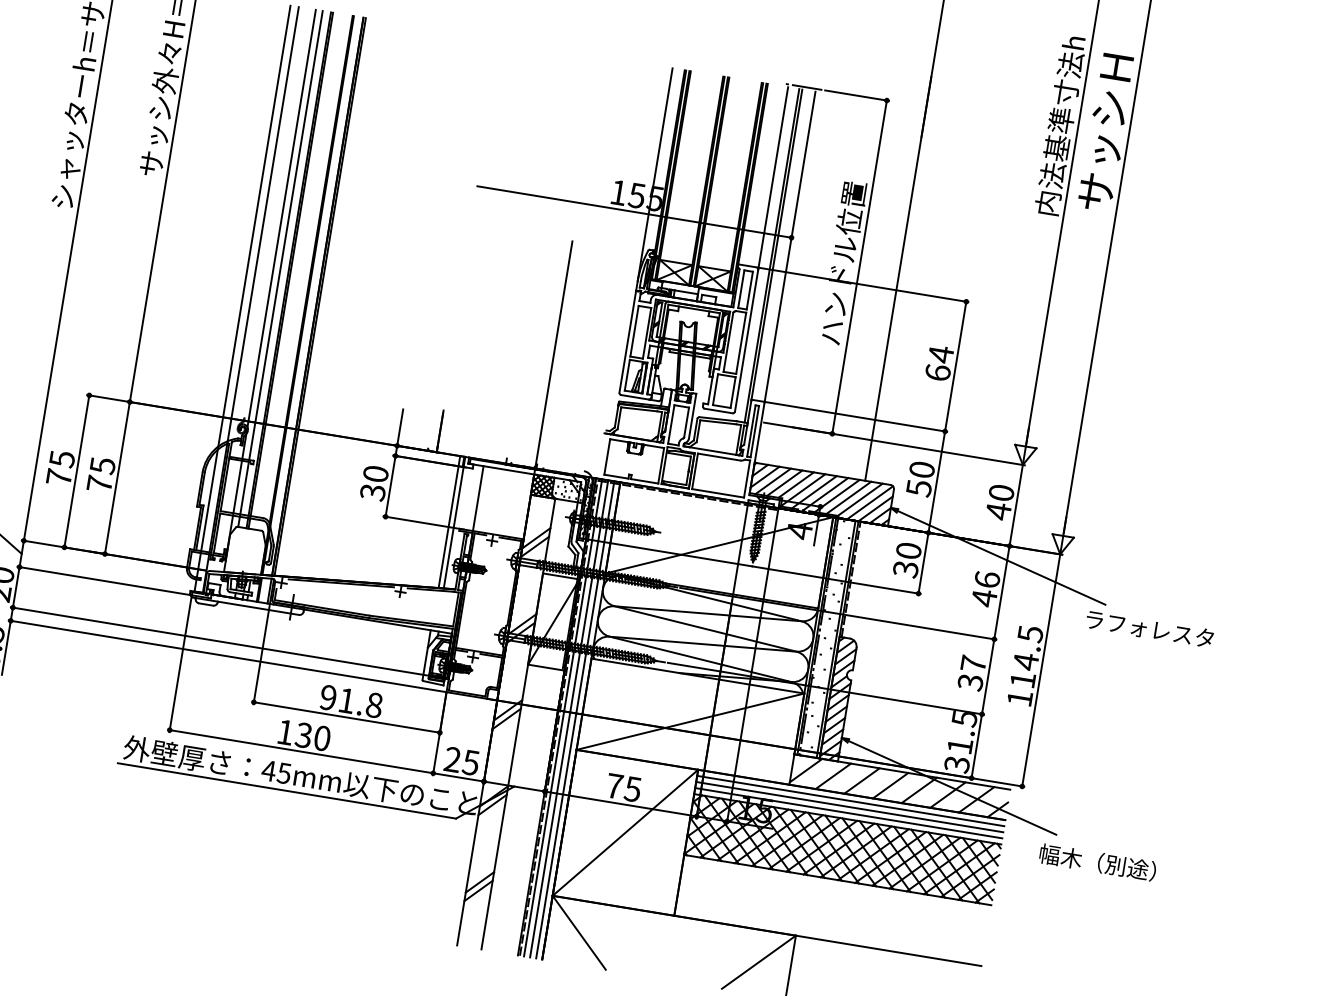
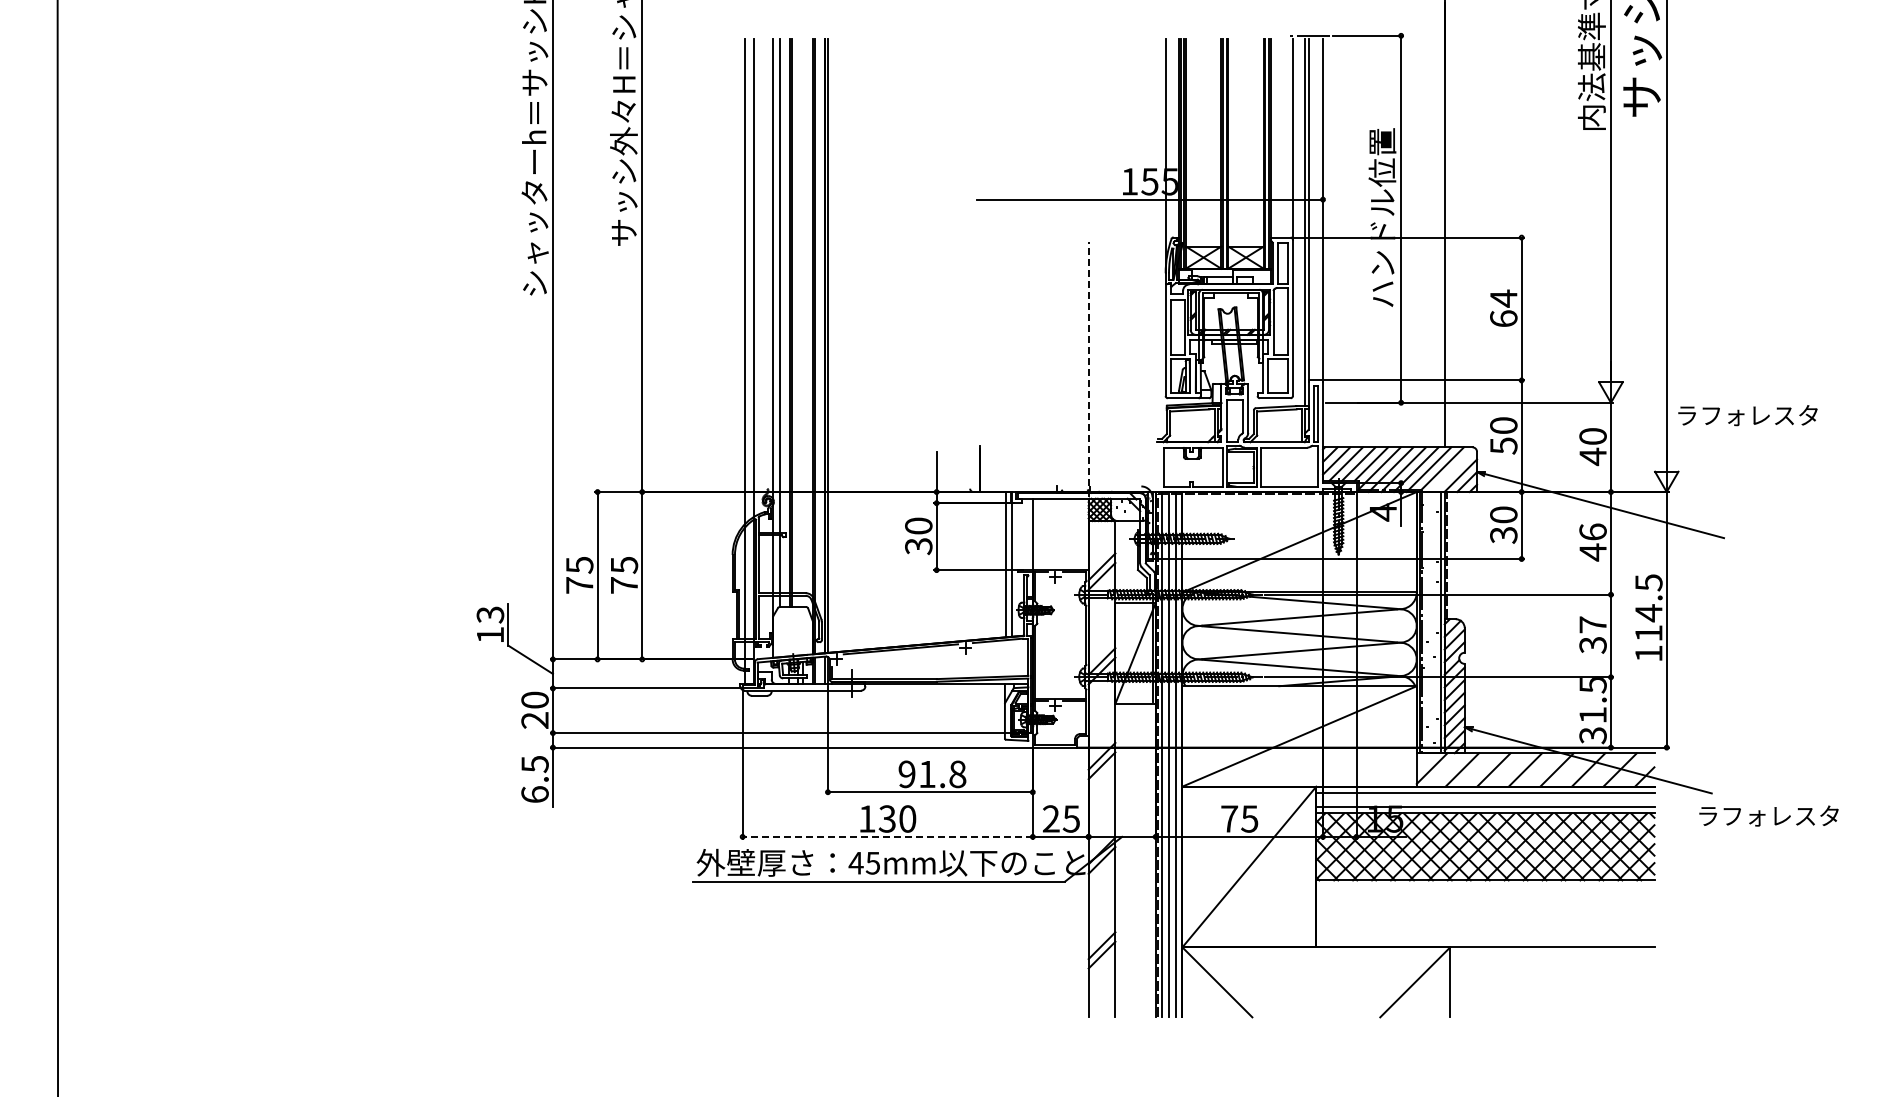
line: (553, 356) -> (1088, 368), solid -> dashed
line: (869, 503) -> (1453, 470), removed
text: (1149, 629) -> (1747, 415), moved
line: (301, 751) -> (887, 836), solid -> dashed
line: (849, 807) -> (1485, 800), removed
text: (1103, 863) -> (1767, 815), 幅木（別途） -> ラフォレスタ

